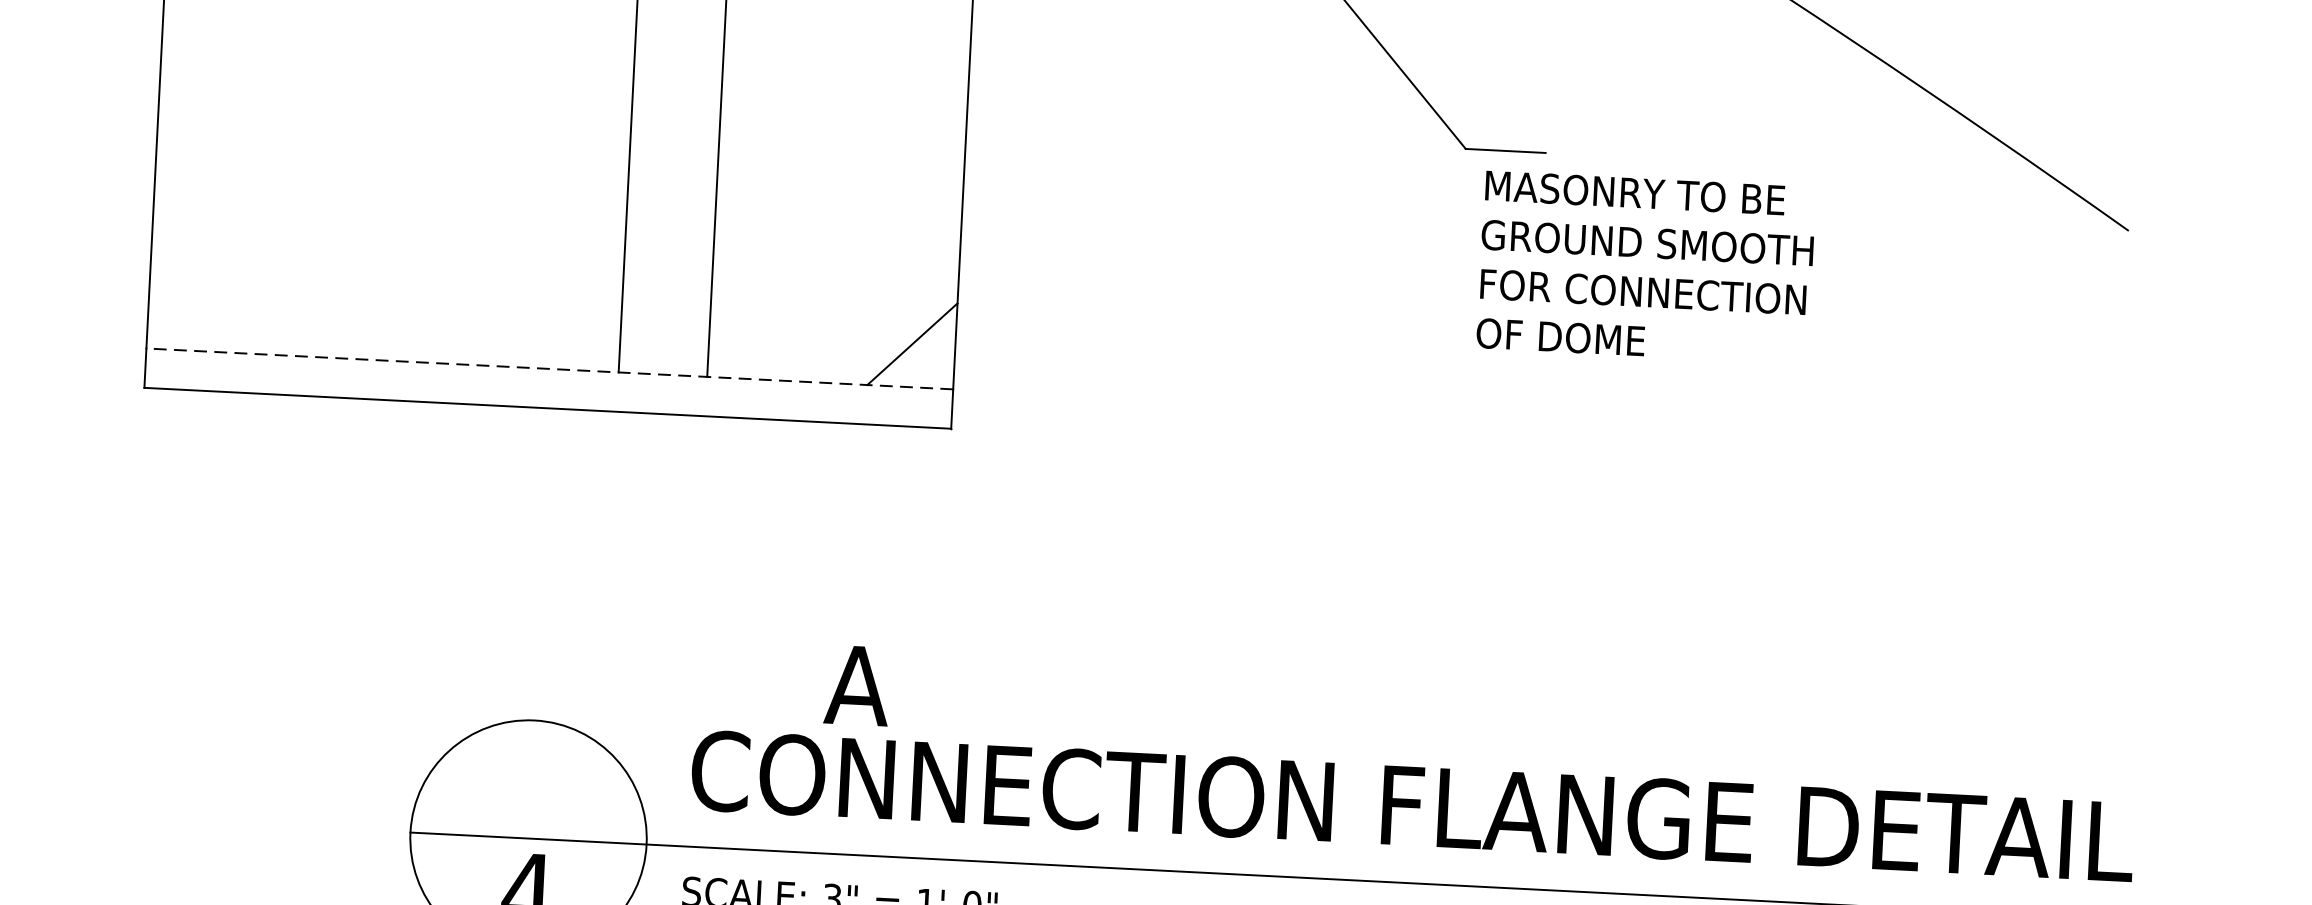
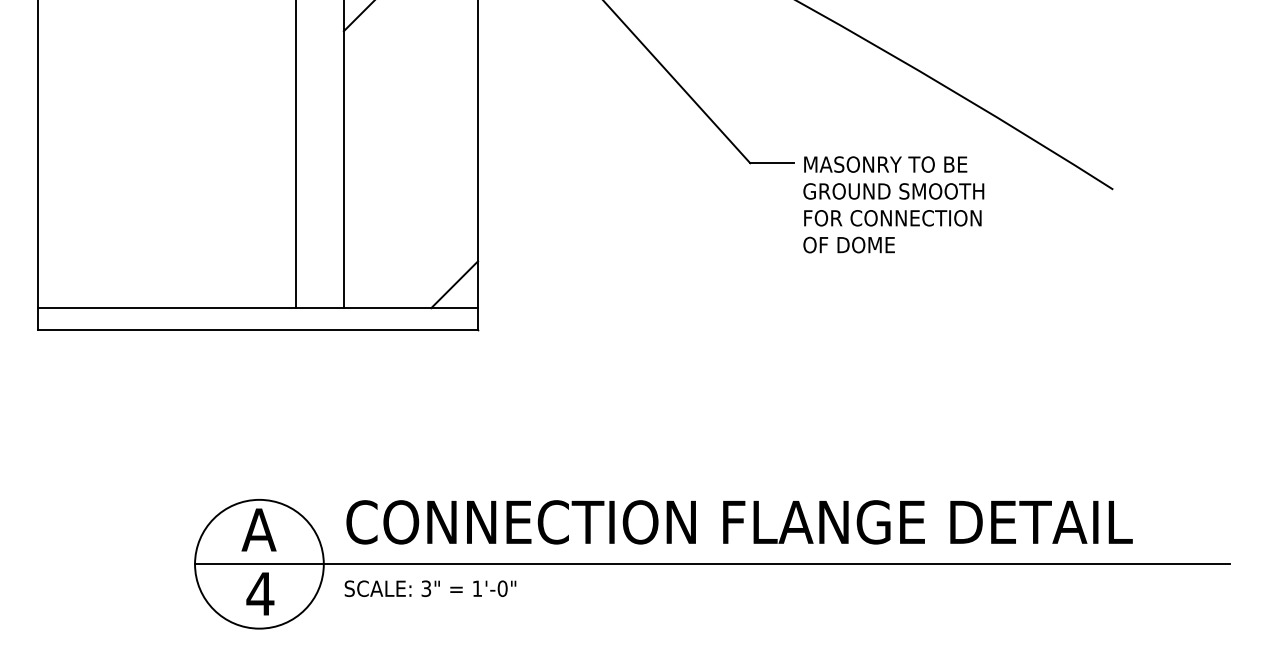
text: (1645, 266) -> (893, 204), moved
line: (548, 369) -> (257, 308), dashed -> solid
text: (856, 684) -> (258, 529), moved

